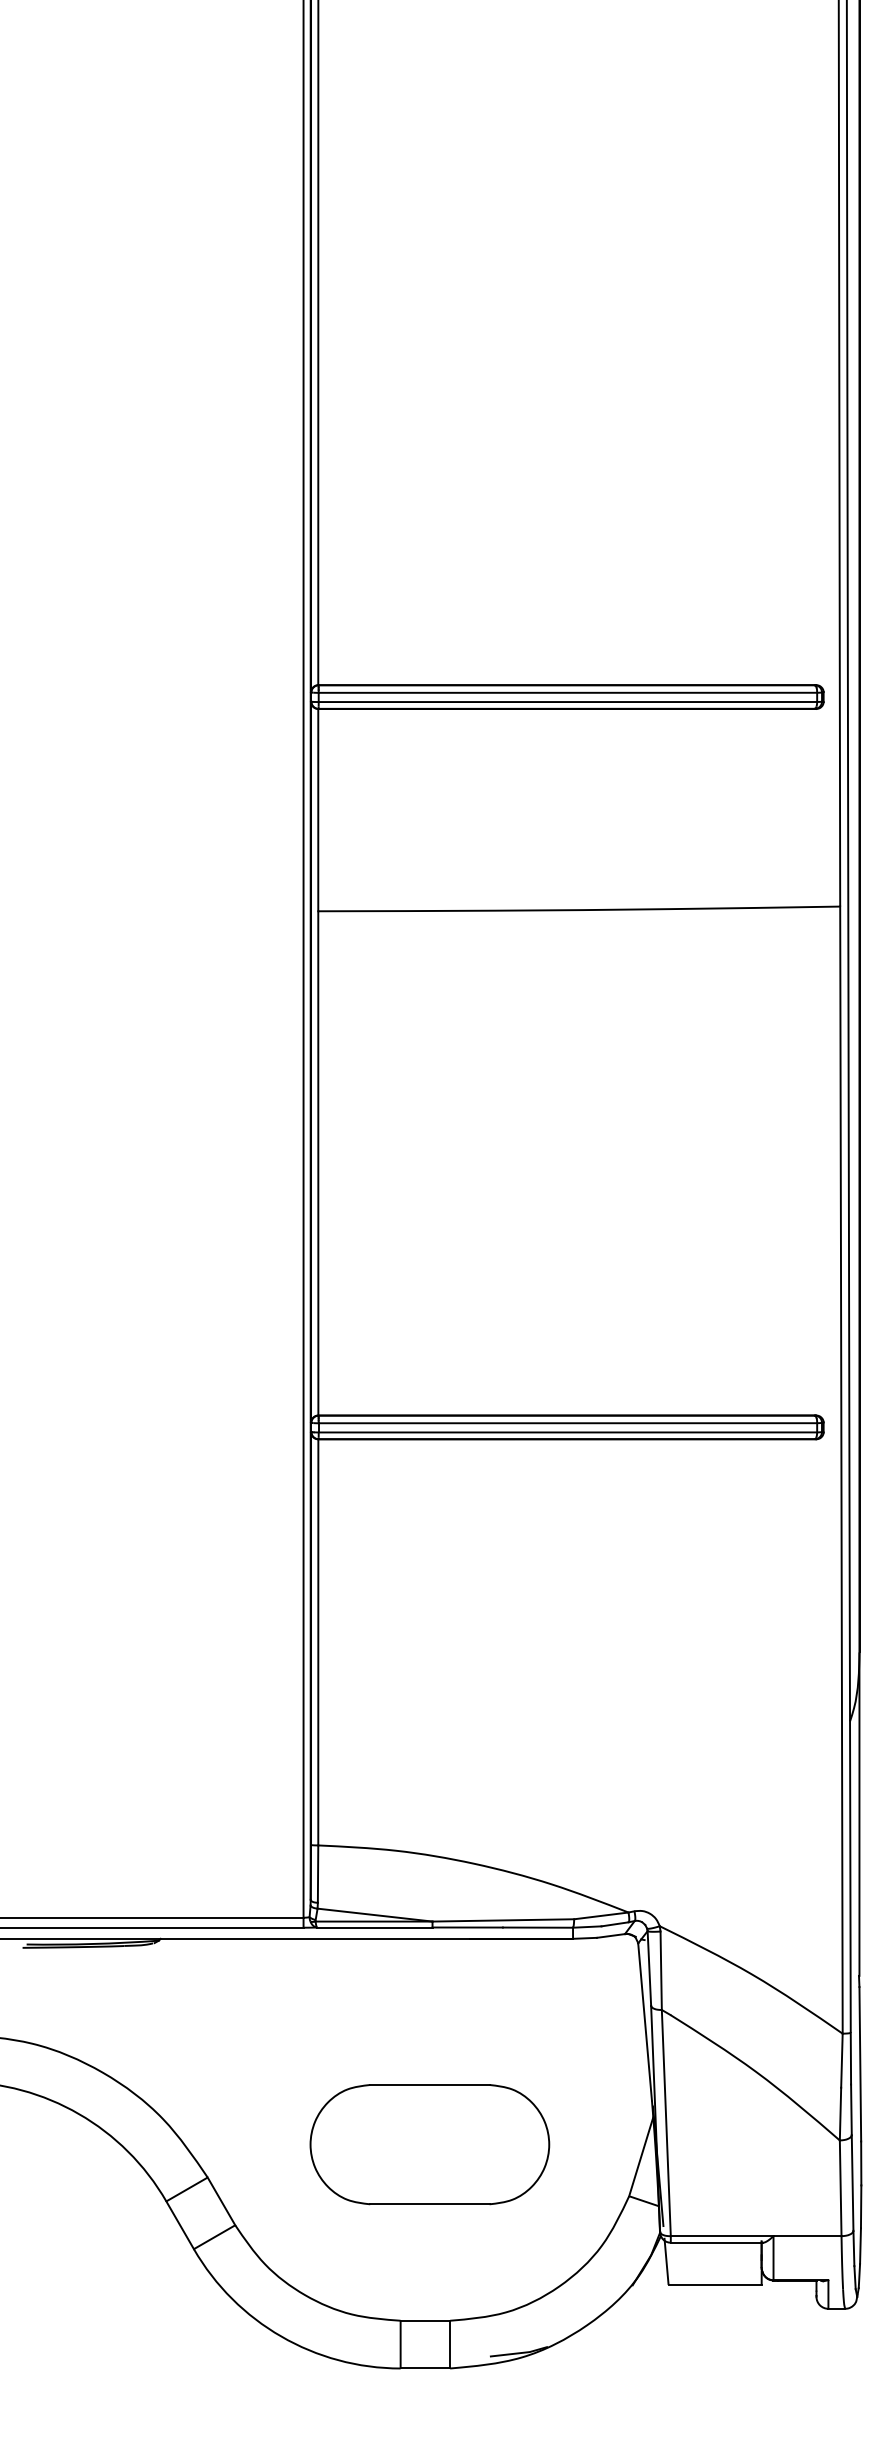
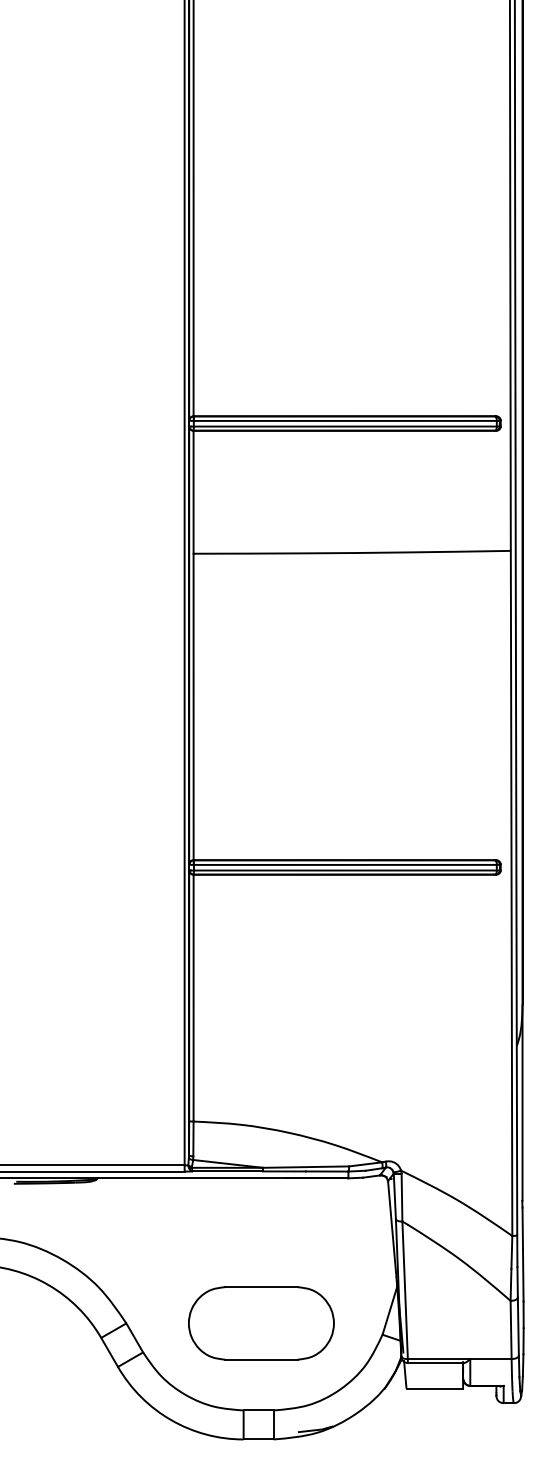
part: (430, 2144) -> (261, 1323), moved

